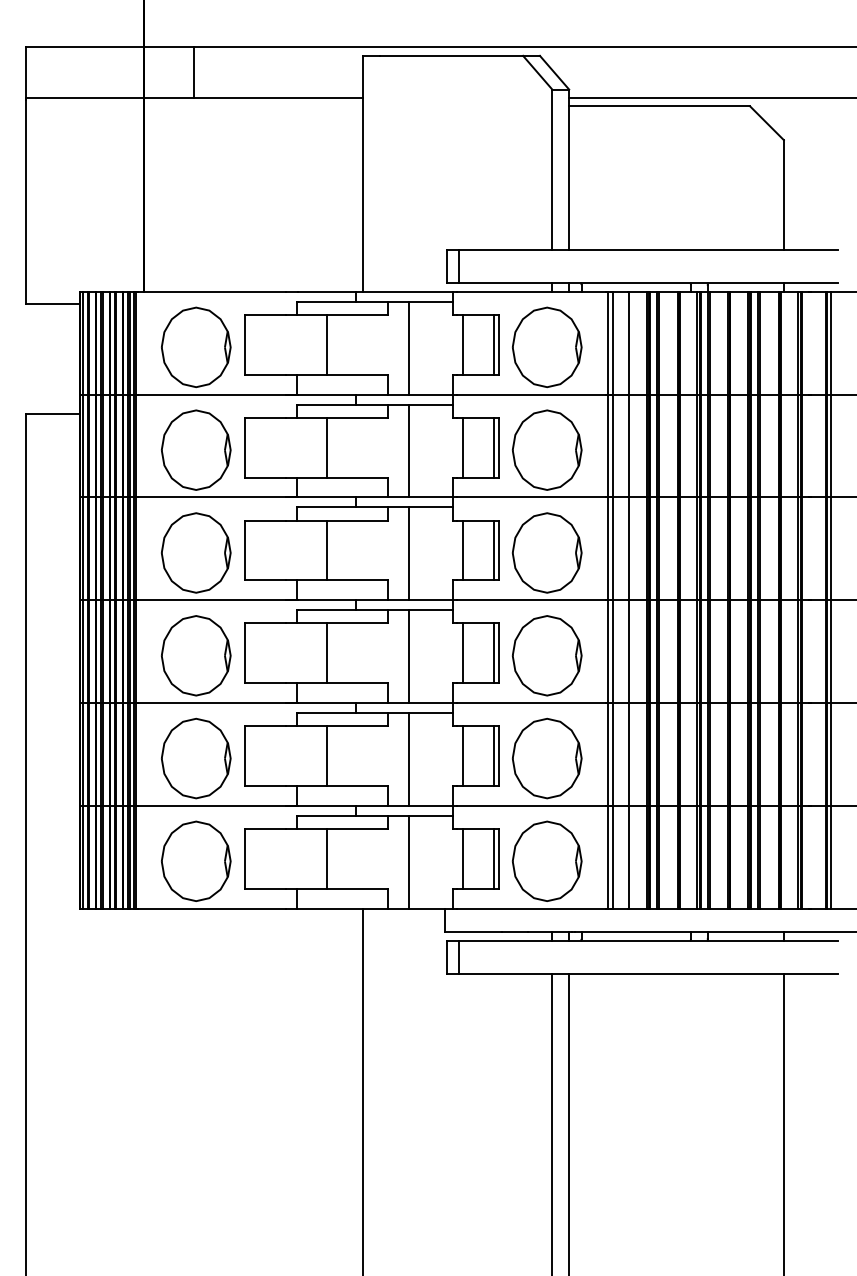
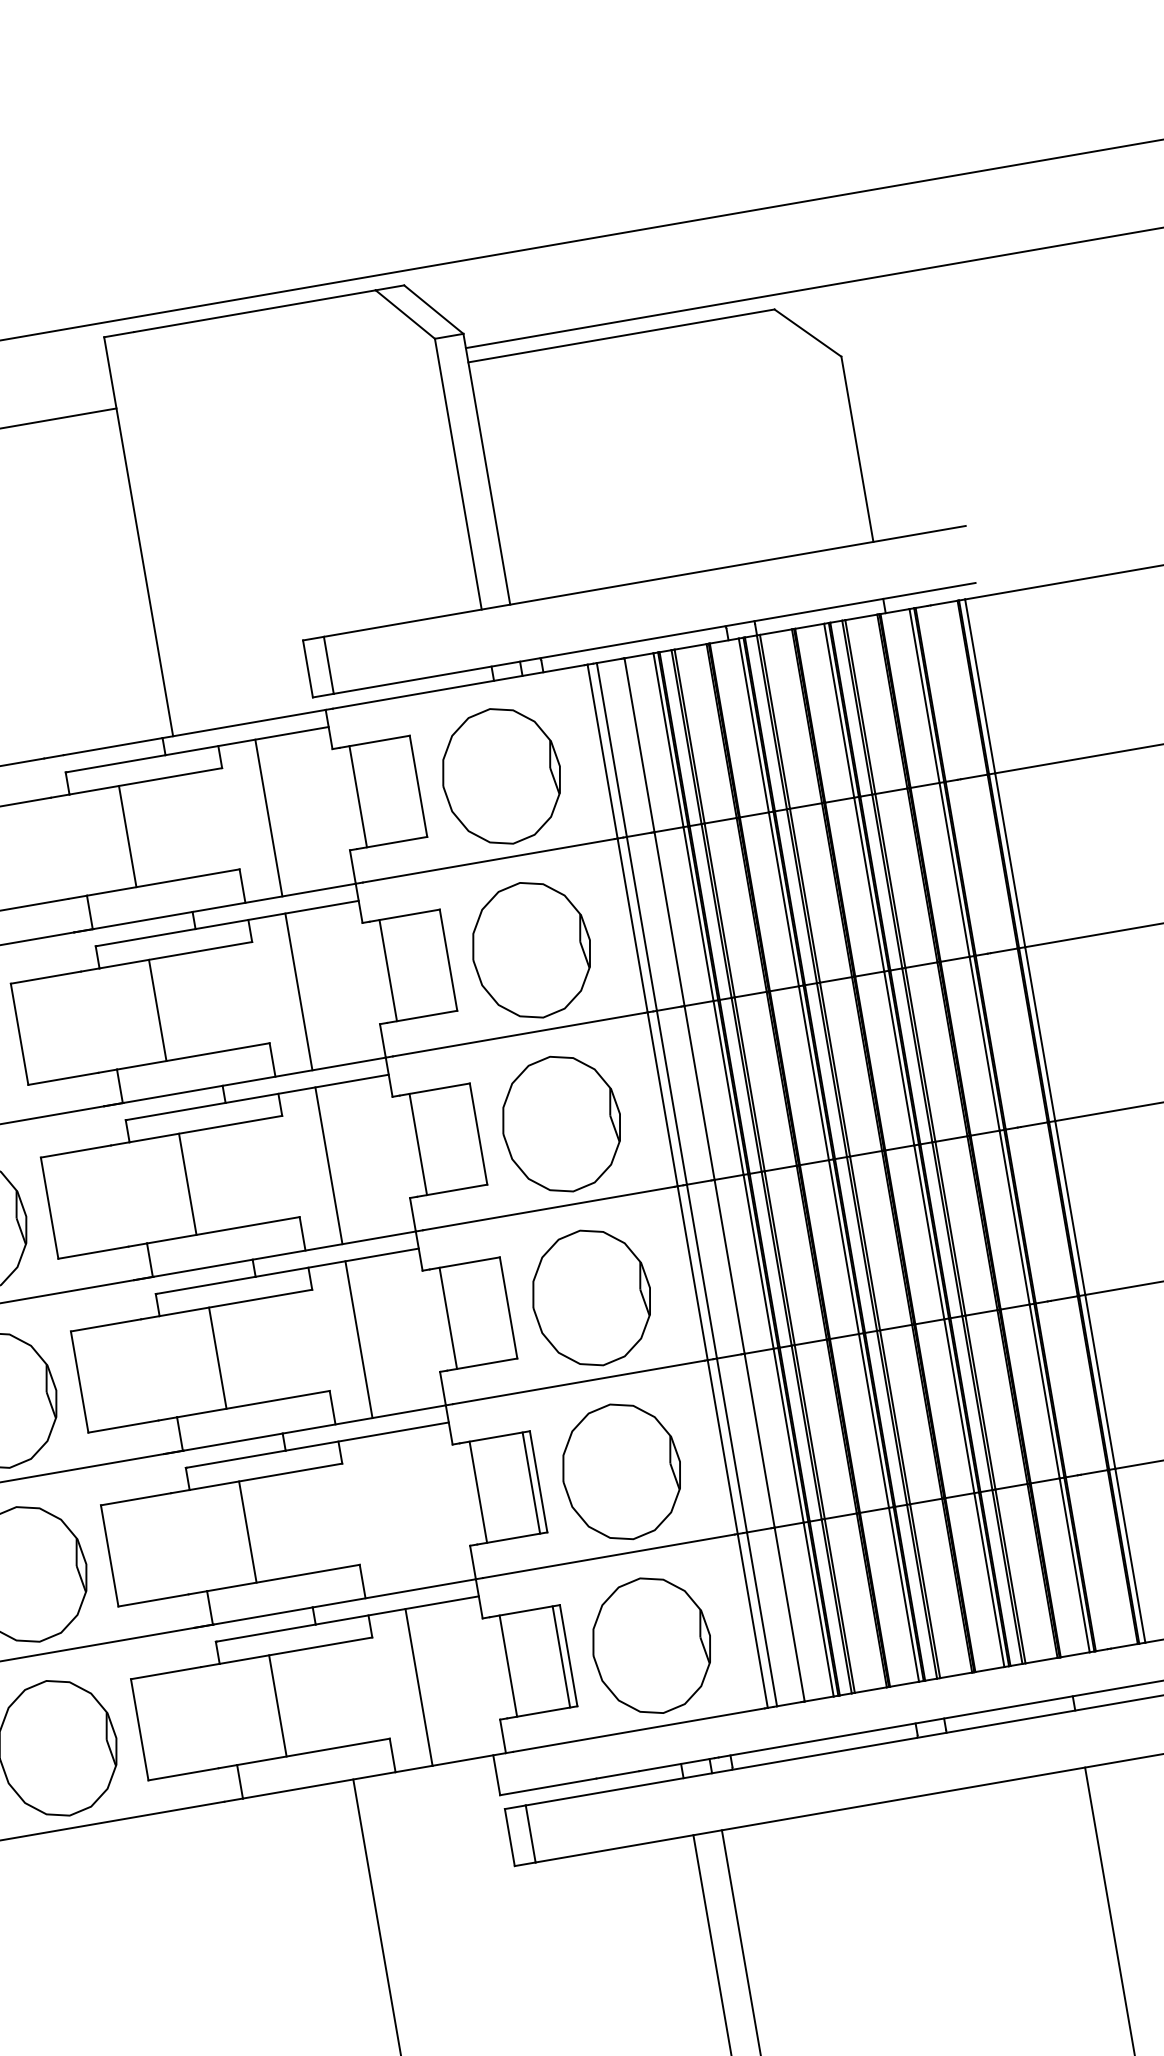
line: (494, 344) -> (411, 786), removed
line: (494, 447) -> (441, 961), removed
line: (494, 550) -> (471, 1135), removed
line: (494, 653) -> (501, 1309), removed
line: (409, 759) -> (389, 1513), removed

